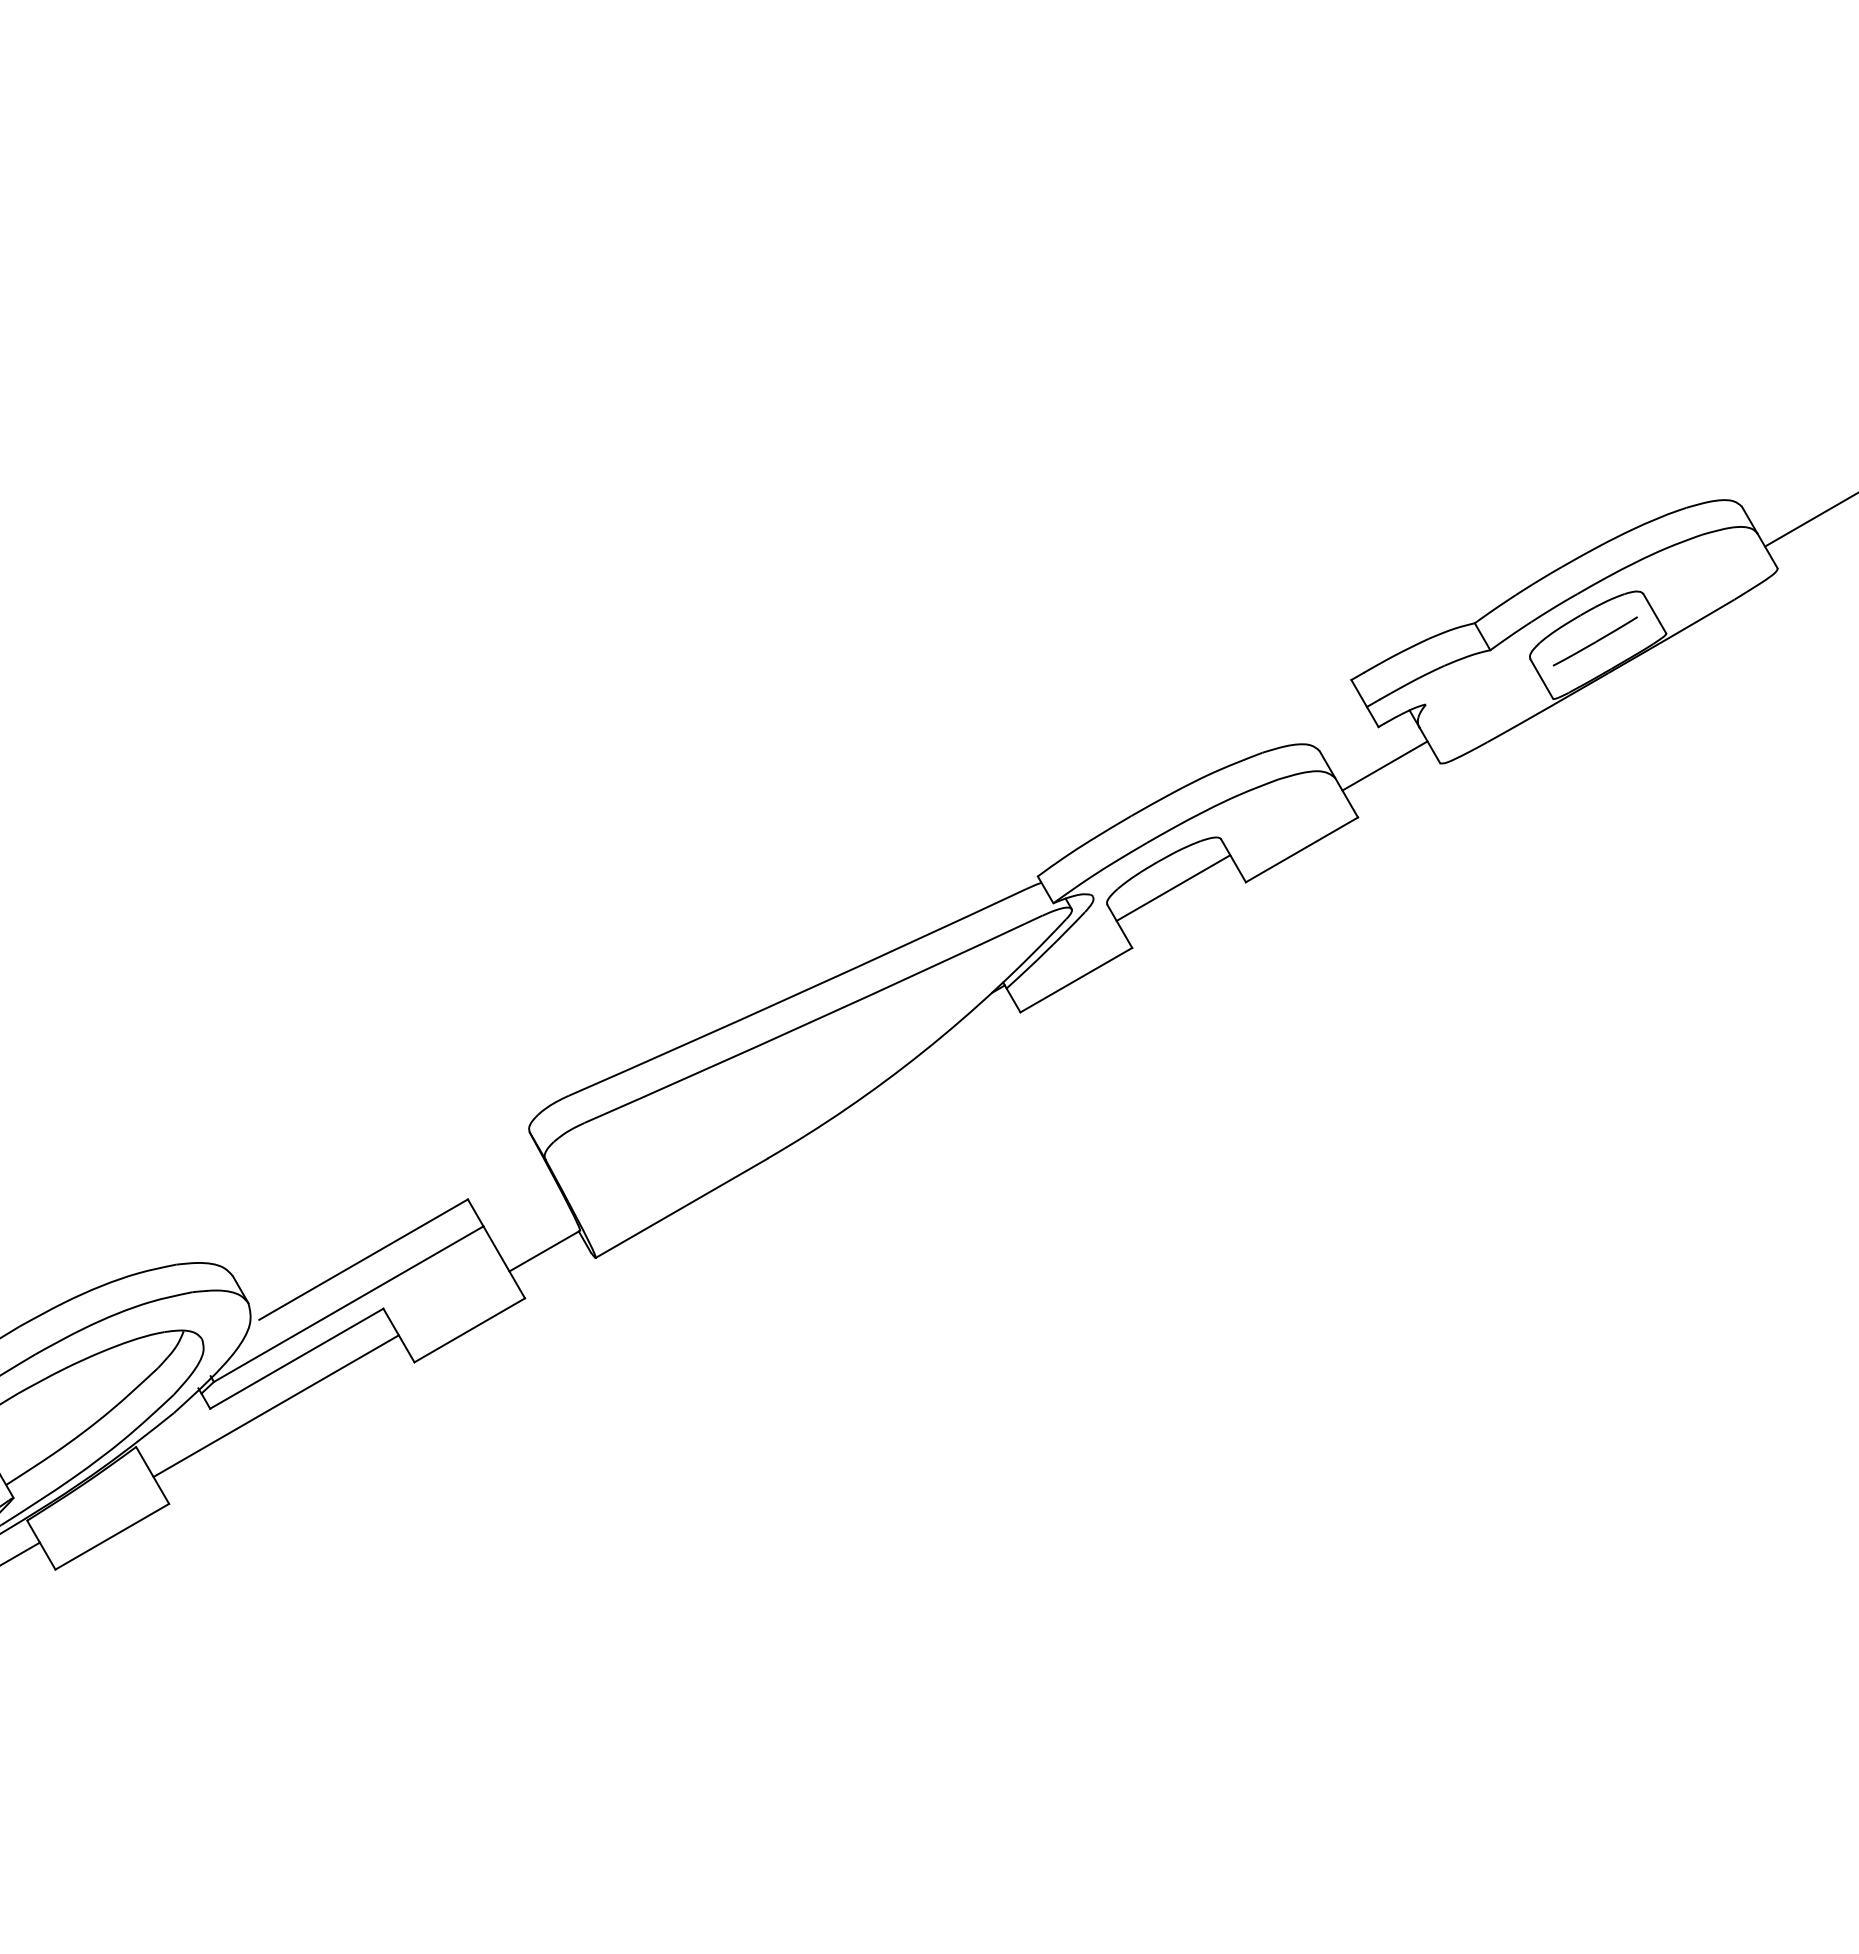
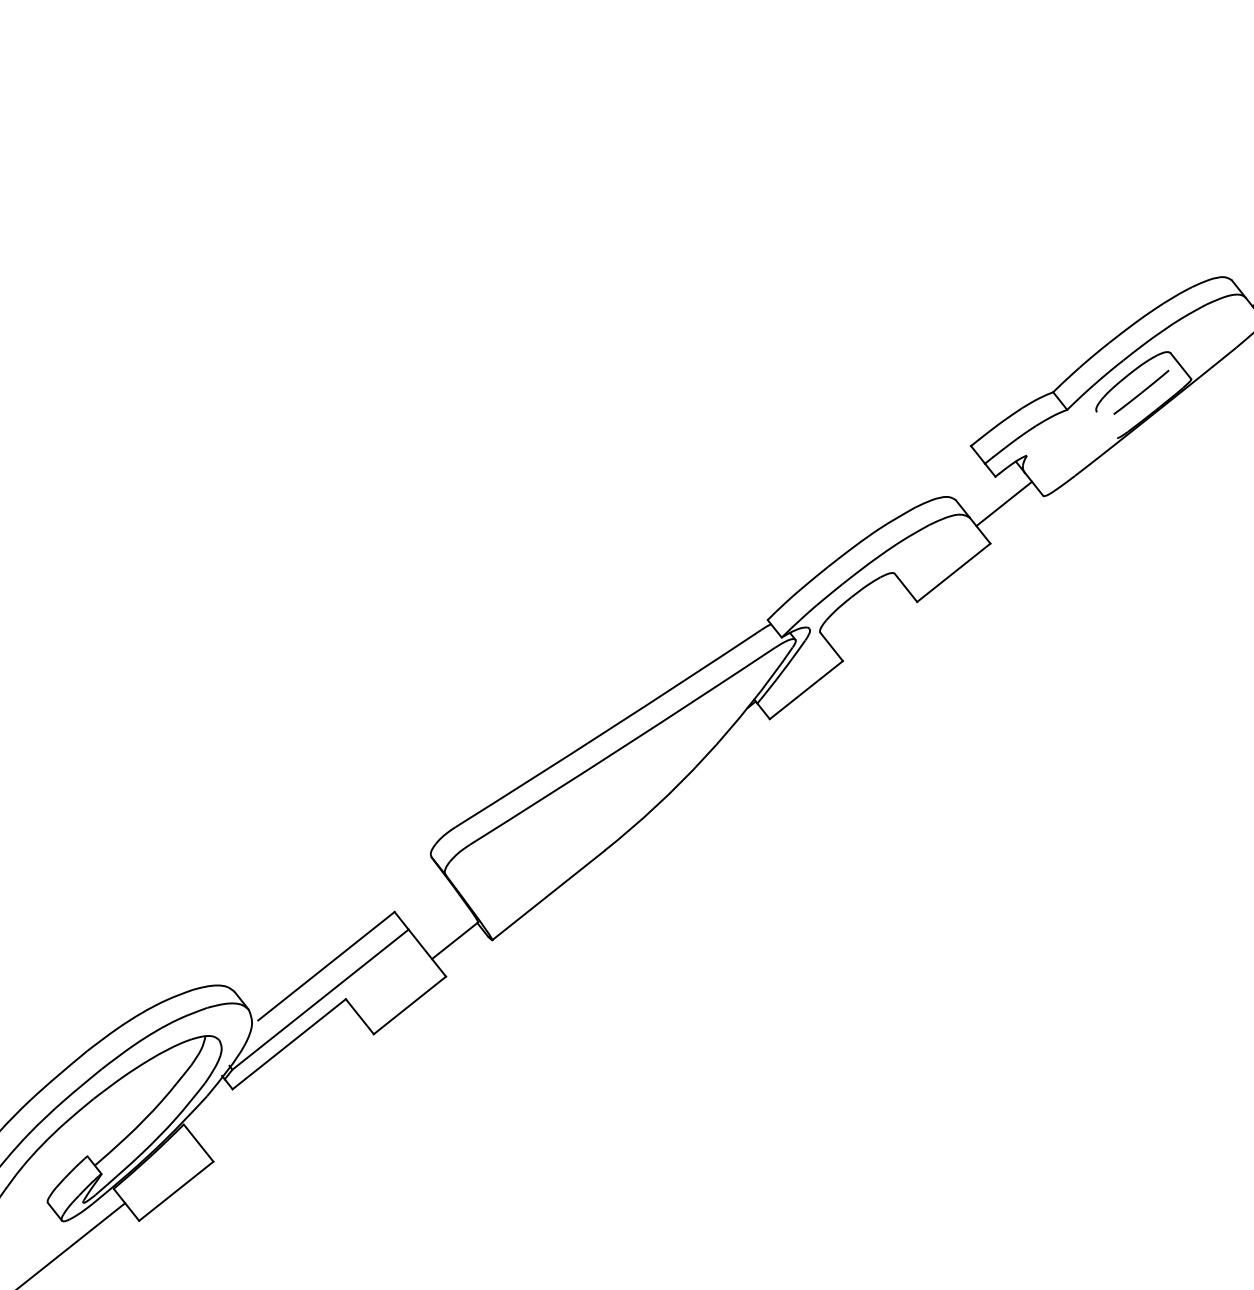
line: (1541, 678) -> (1106, 424), removed
line: (1173, 888) -> (866, 614), removed
line: (275, 1405) -> (279, 1079), removed

